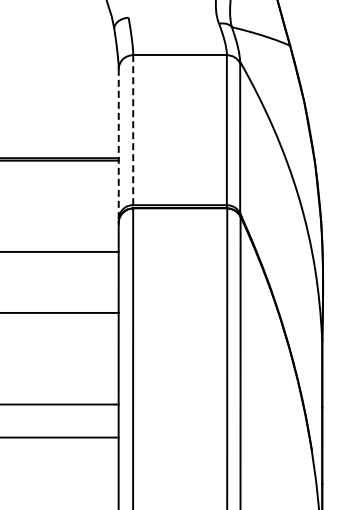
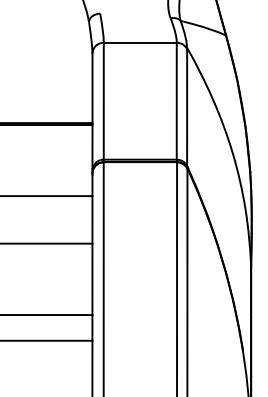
line: (133, 131) -> (103, 102), dashed -> solid
line: (118, 144) -> (92, 112), dashed -> solid

